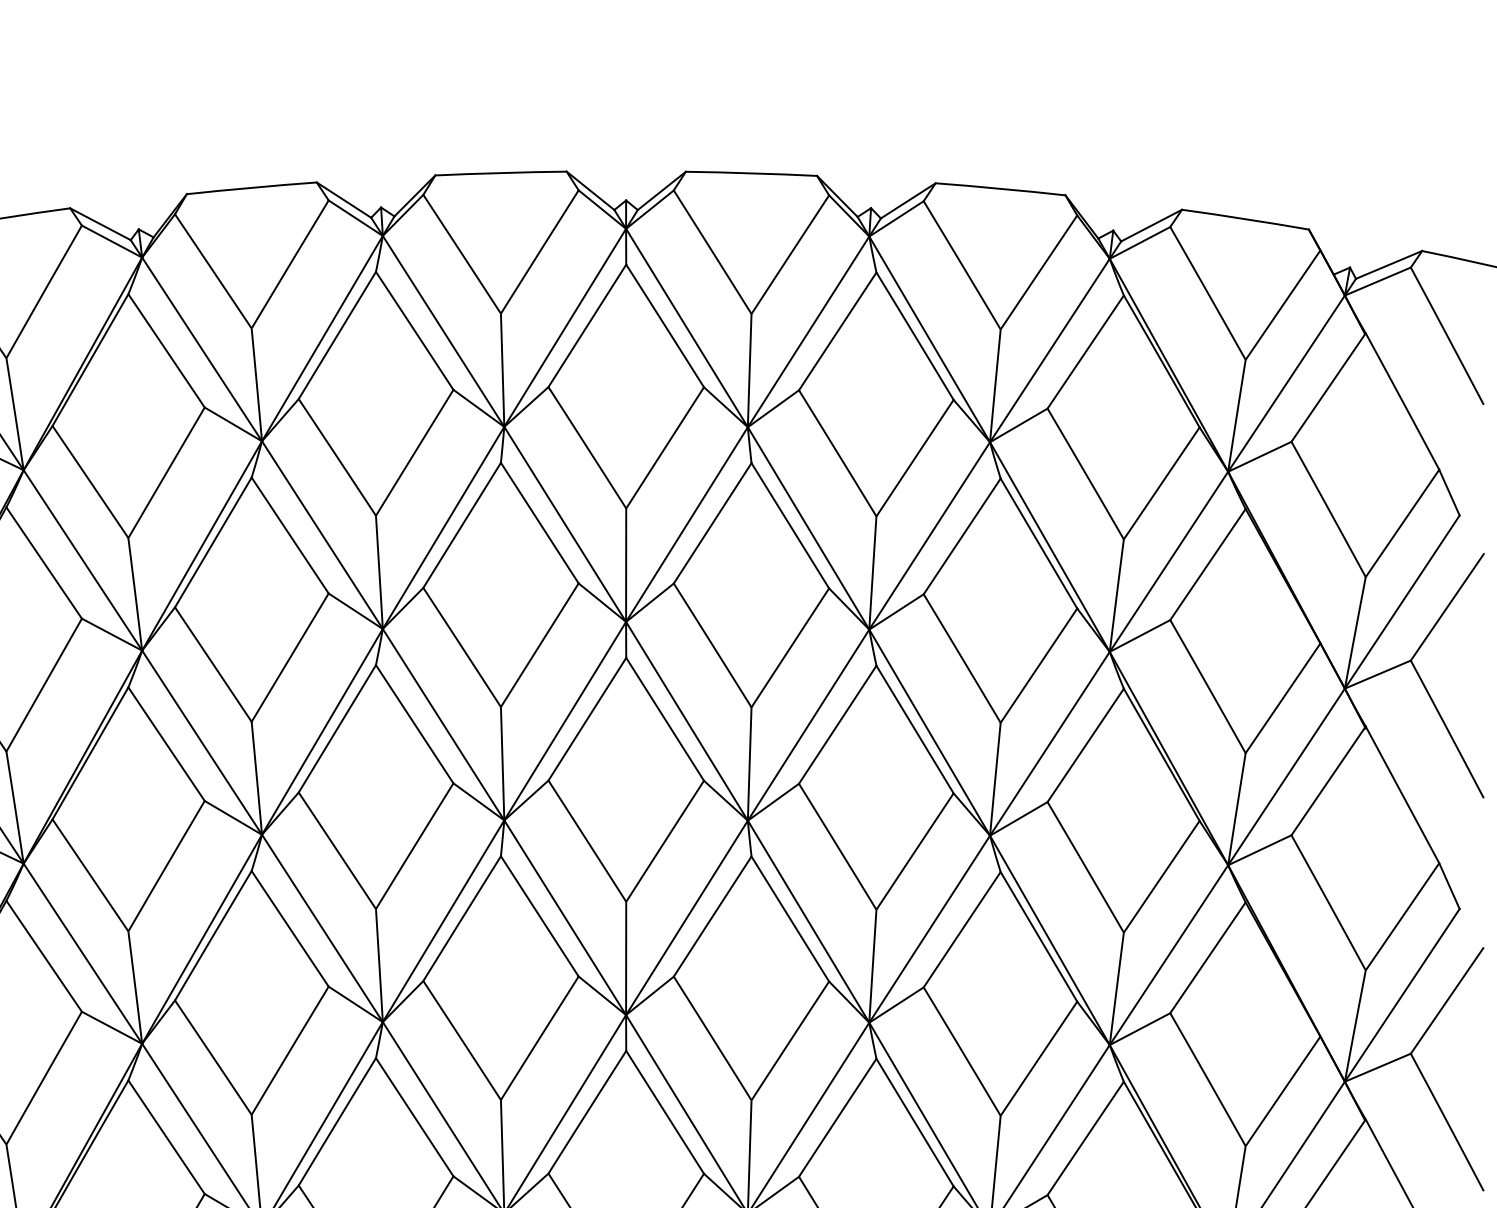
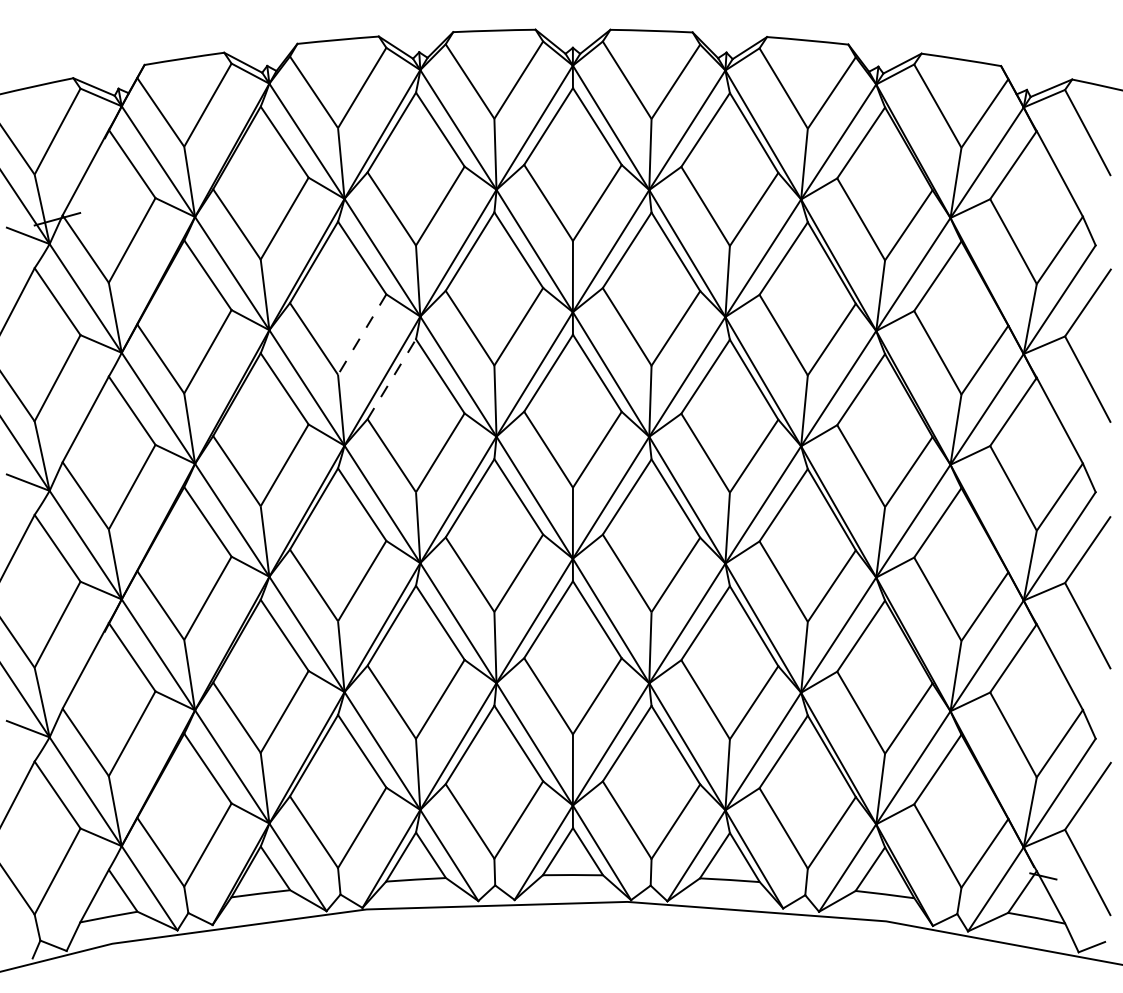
line: (290, 657) -> (362, 334), solid -> dashed
line: (336, 729) -> (391, 379), solid -> dashed

